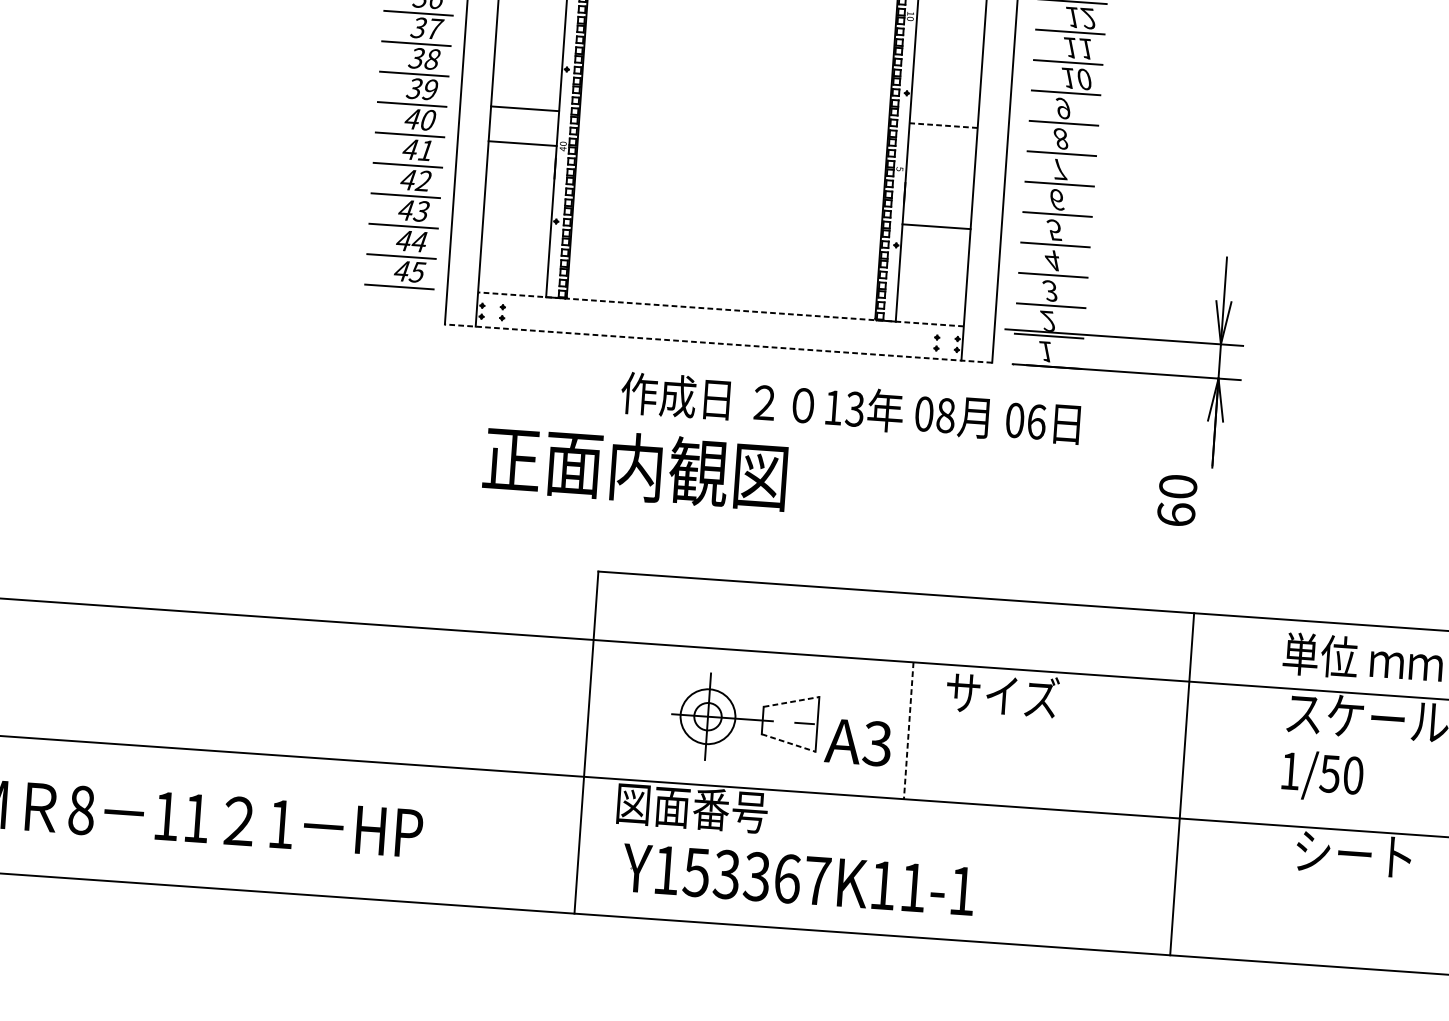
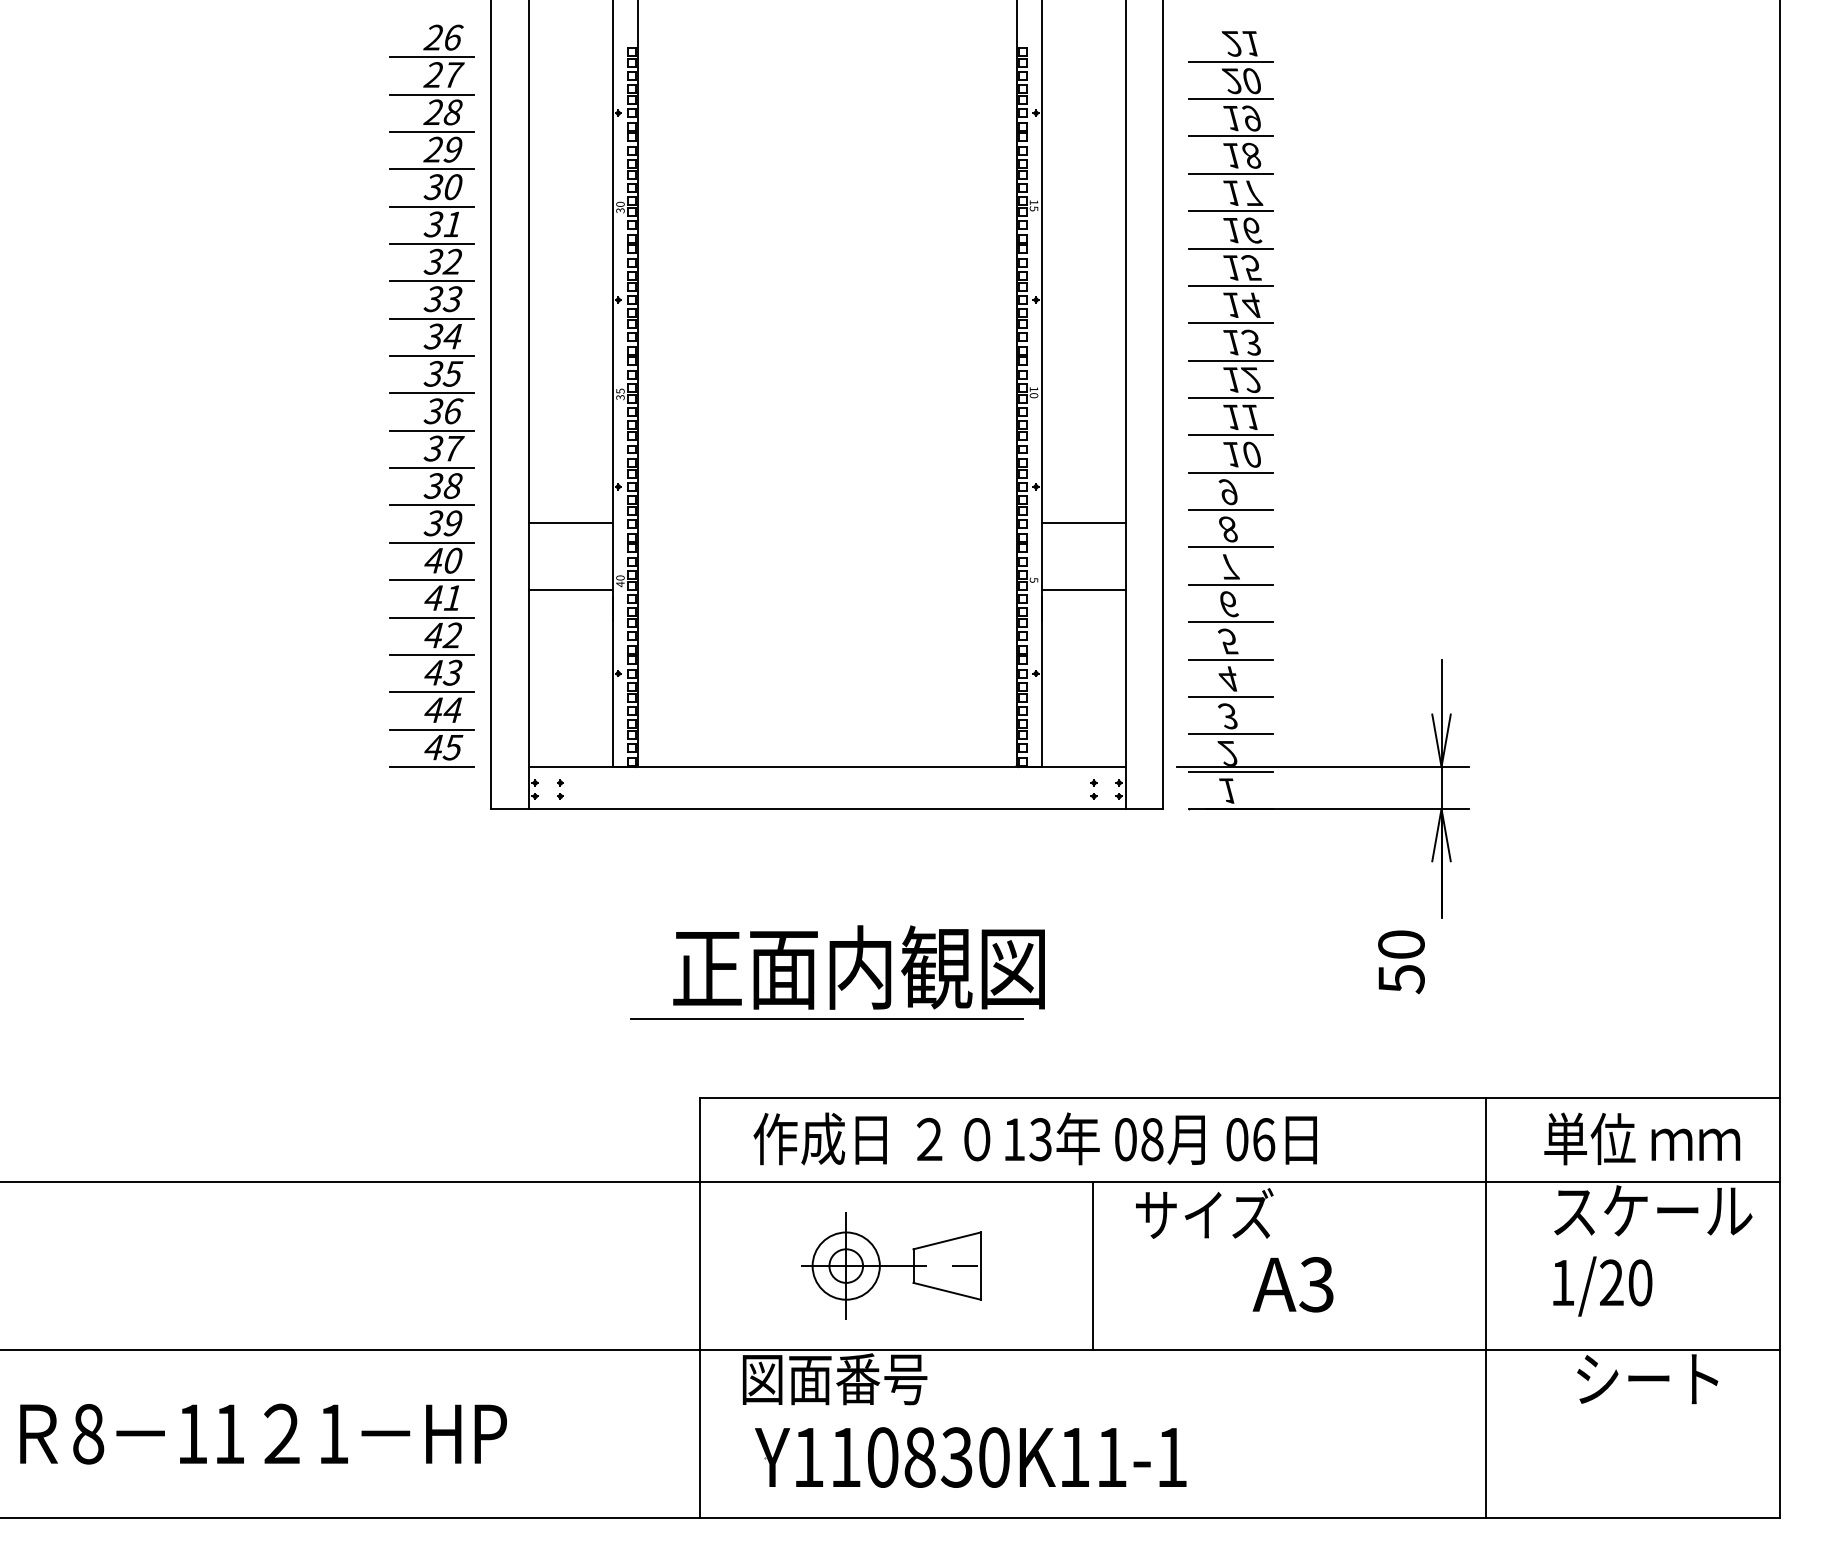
line: (524, 108) -> (570, 590), moved
line: (943, 125) -> (1083, 523), dashed -> solid
line: (522, 143) -> (570, 523), moved
line: (936, 226) -> (1083, 590), moved
line: (720, 308) -> (826, 766), dashed -> solid
line: (717, 343) -> (826, 809), dashed -> solid
text: (850, 408) -> (1034, 1138), moved
text: (634, 467) -> (858, 967), moved
line: (705, 514) -> (826, 1019), added
text: (1176, 515) -> (1401, 979), 60 -> 50
line: (791, 701) -> (947, 1240), dashed -> solid
line: (908, 731) -> (1092, 1266), dashed -> solid
text: (857, 742) -> (1292, 1284), moved
line: (788, 743) -> (947, 1291), dashed -> solid
text: (1329, 773) -> (1611, 1282), 1/50 -> 1/20
line: (1181, 783) -> (1485, 1307), moved
text: (756, 876) -> (919, 1457), Y153367K11-1 -> Y110830K11-1

